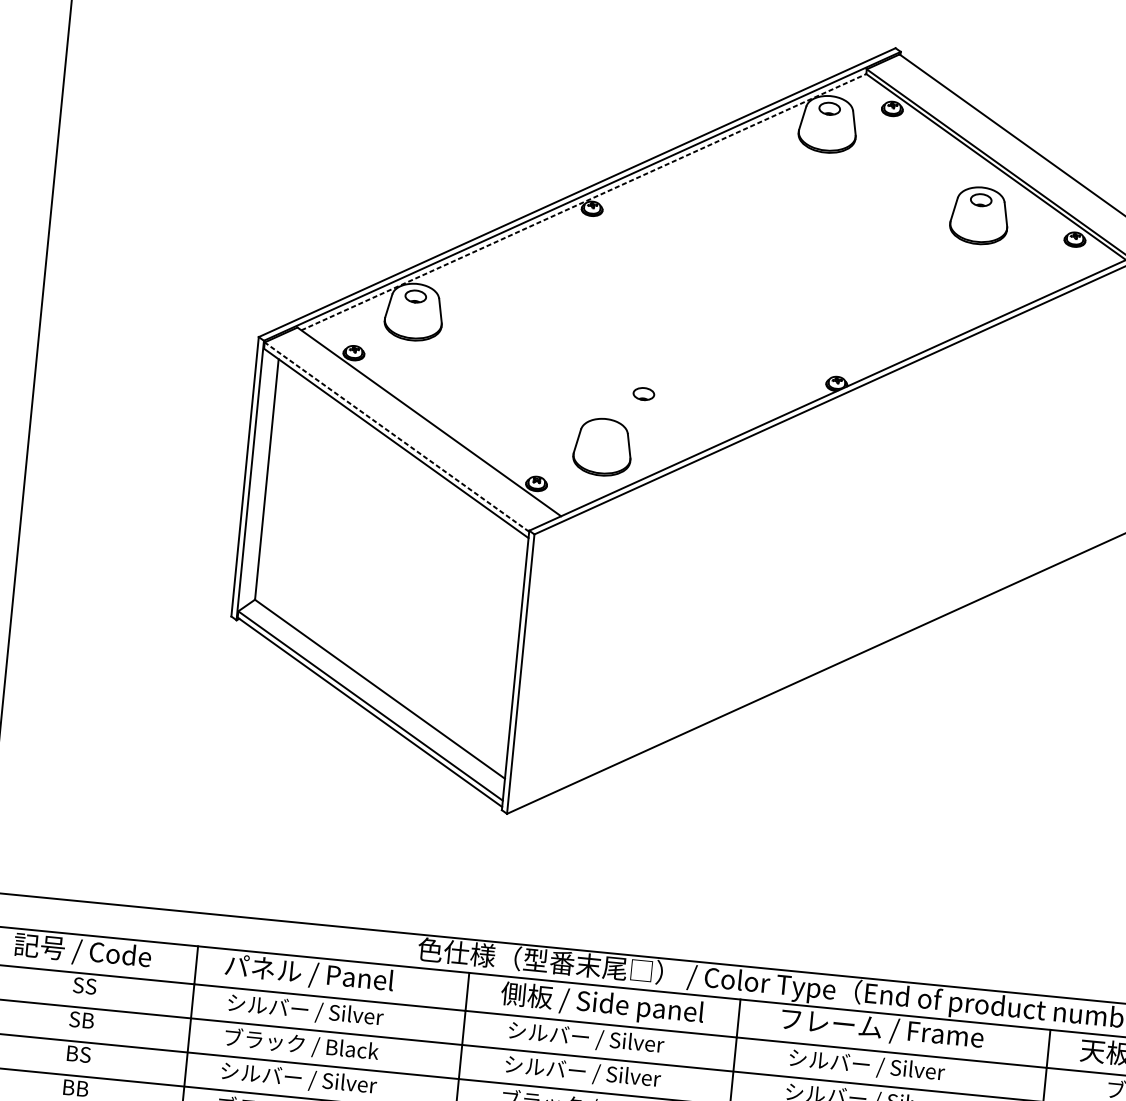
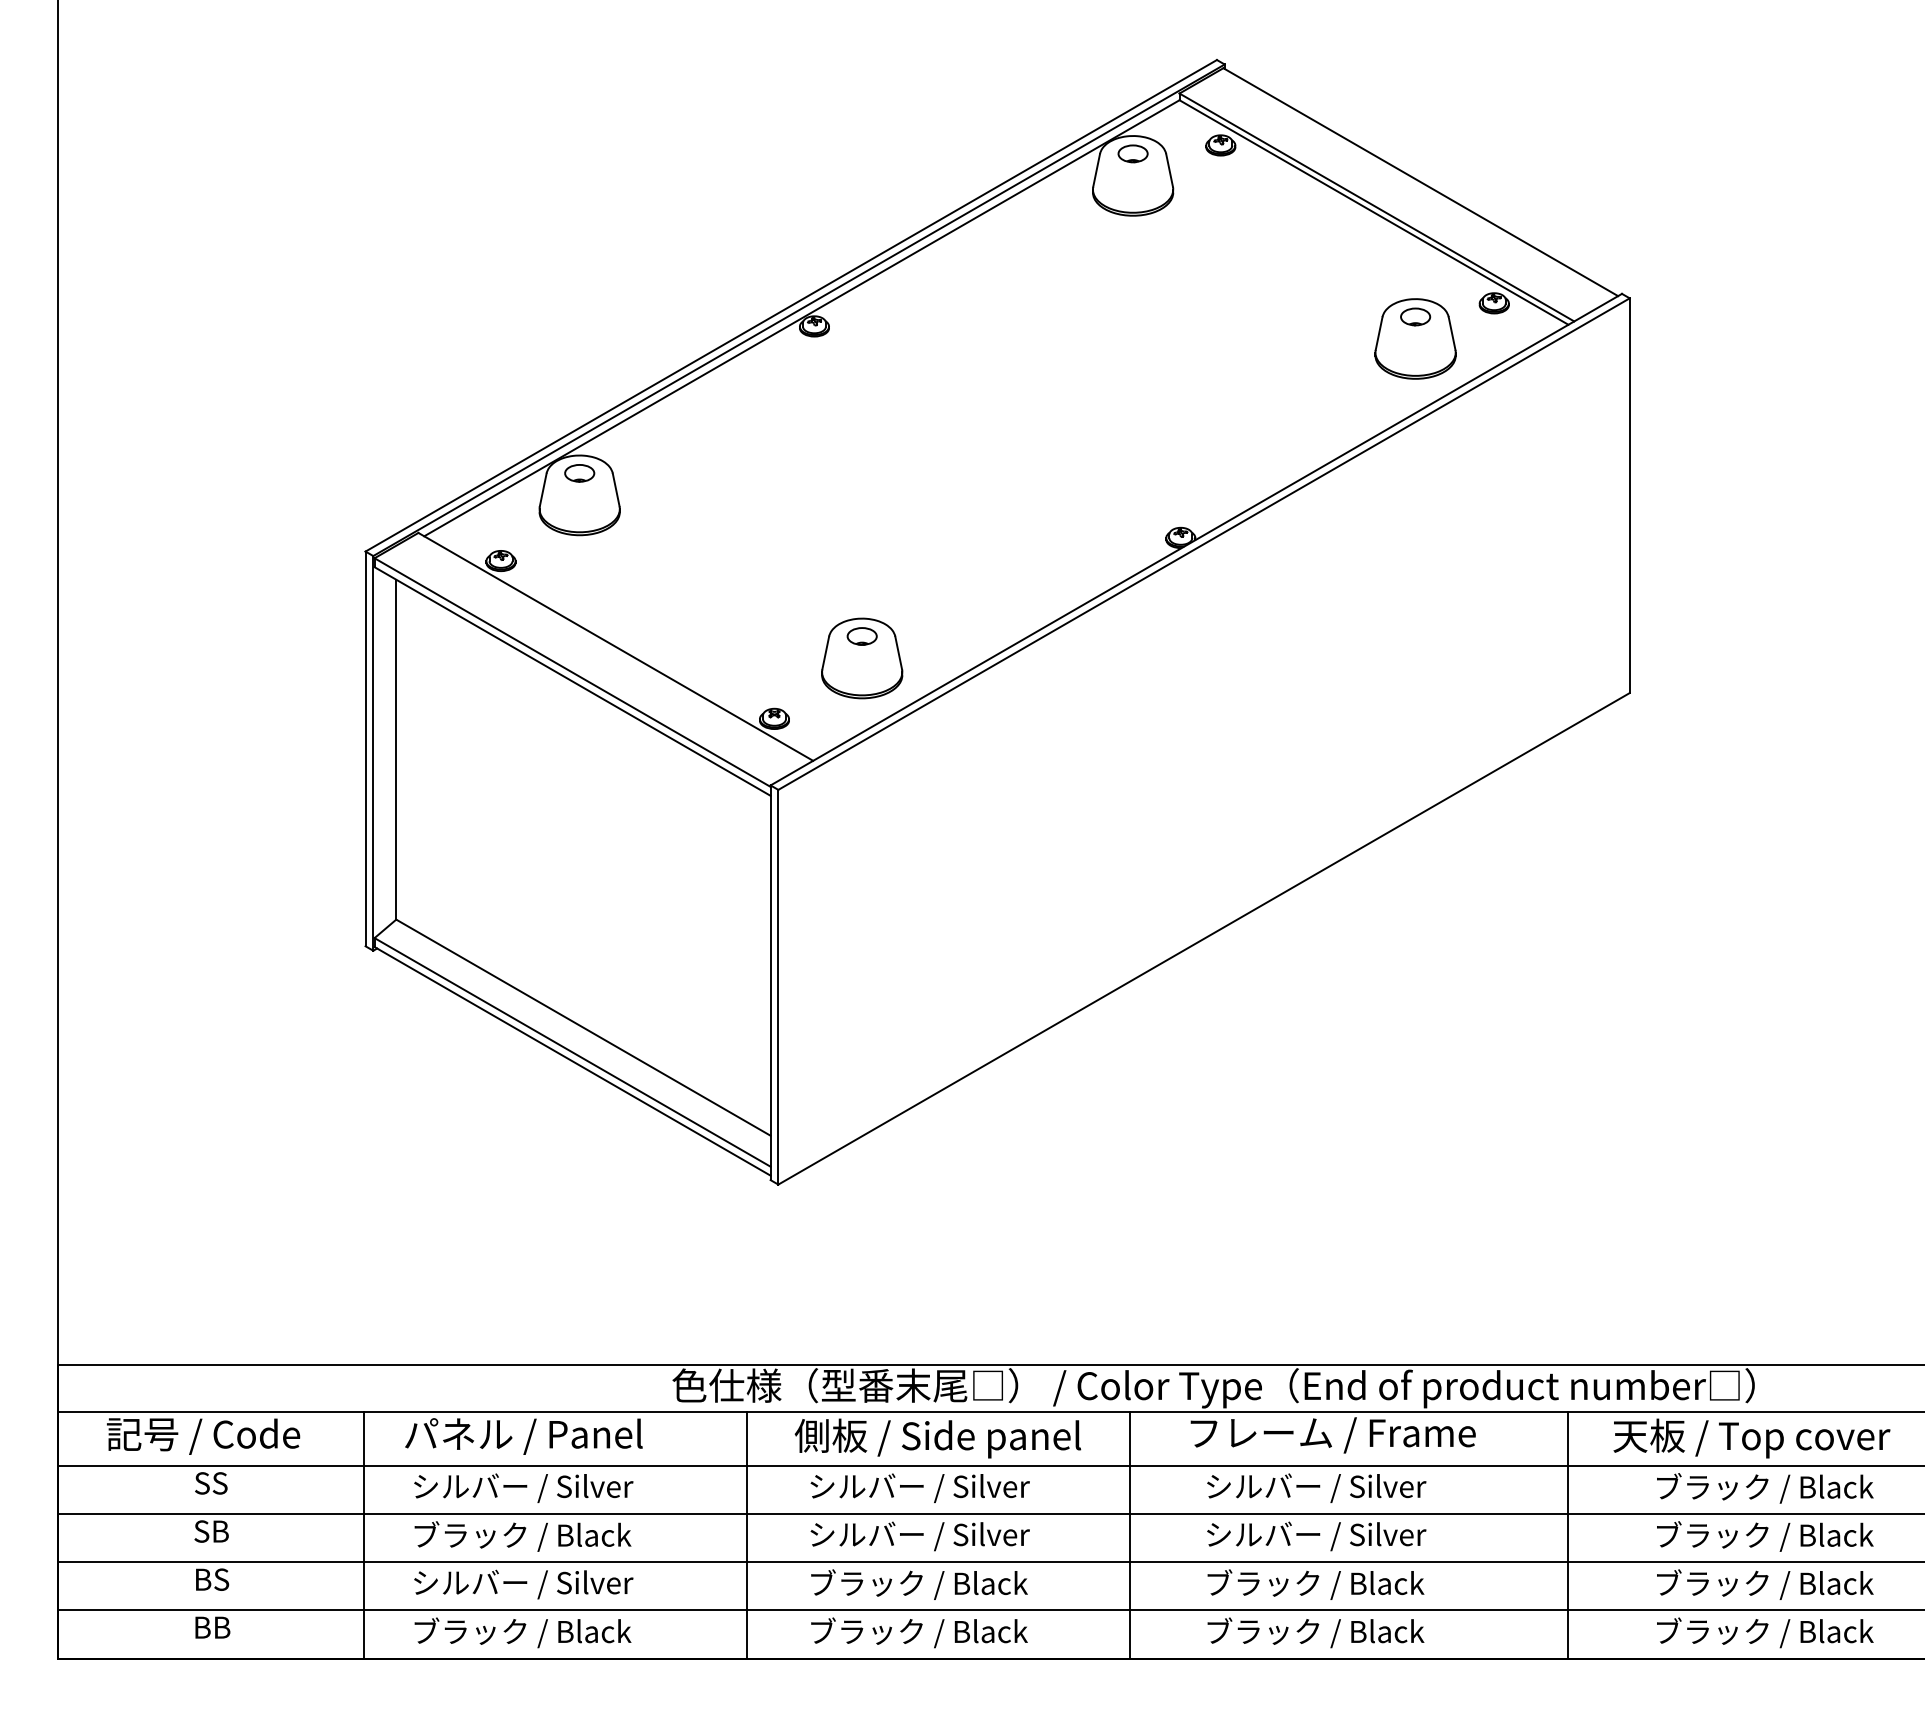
line: (584, 202) -> (802, 318), dashed -> solid
part: (979, 215) -> (1415, 338), moved
part: (643, 394) -> (861, 636), moved
line: (396, 437) -> (572, 672), dashed -> solid

